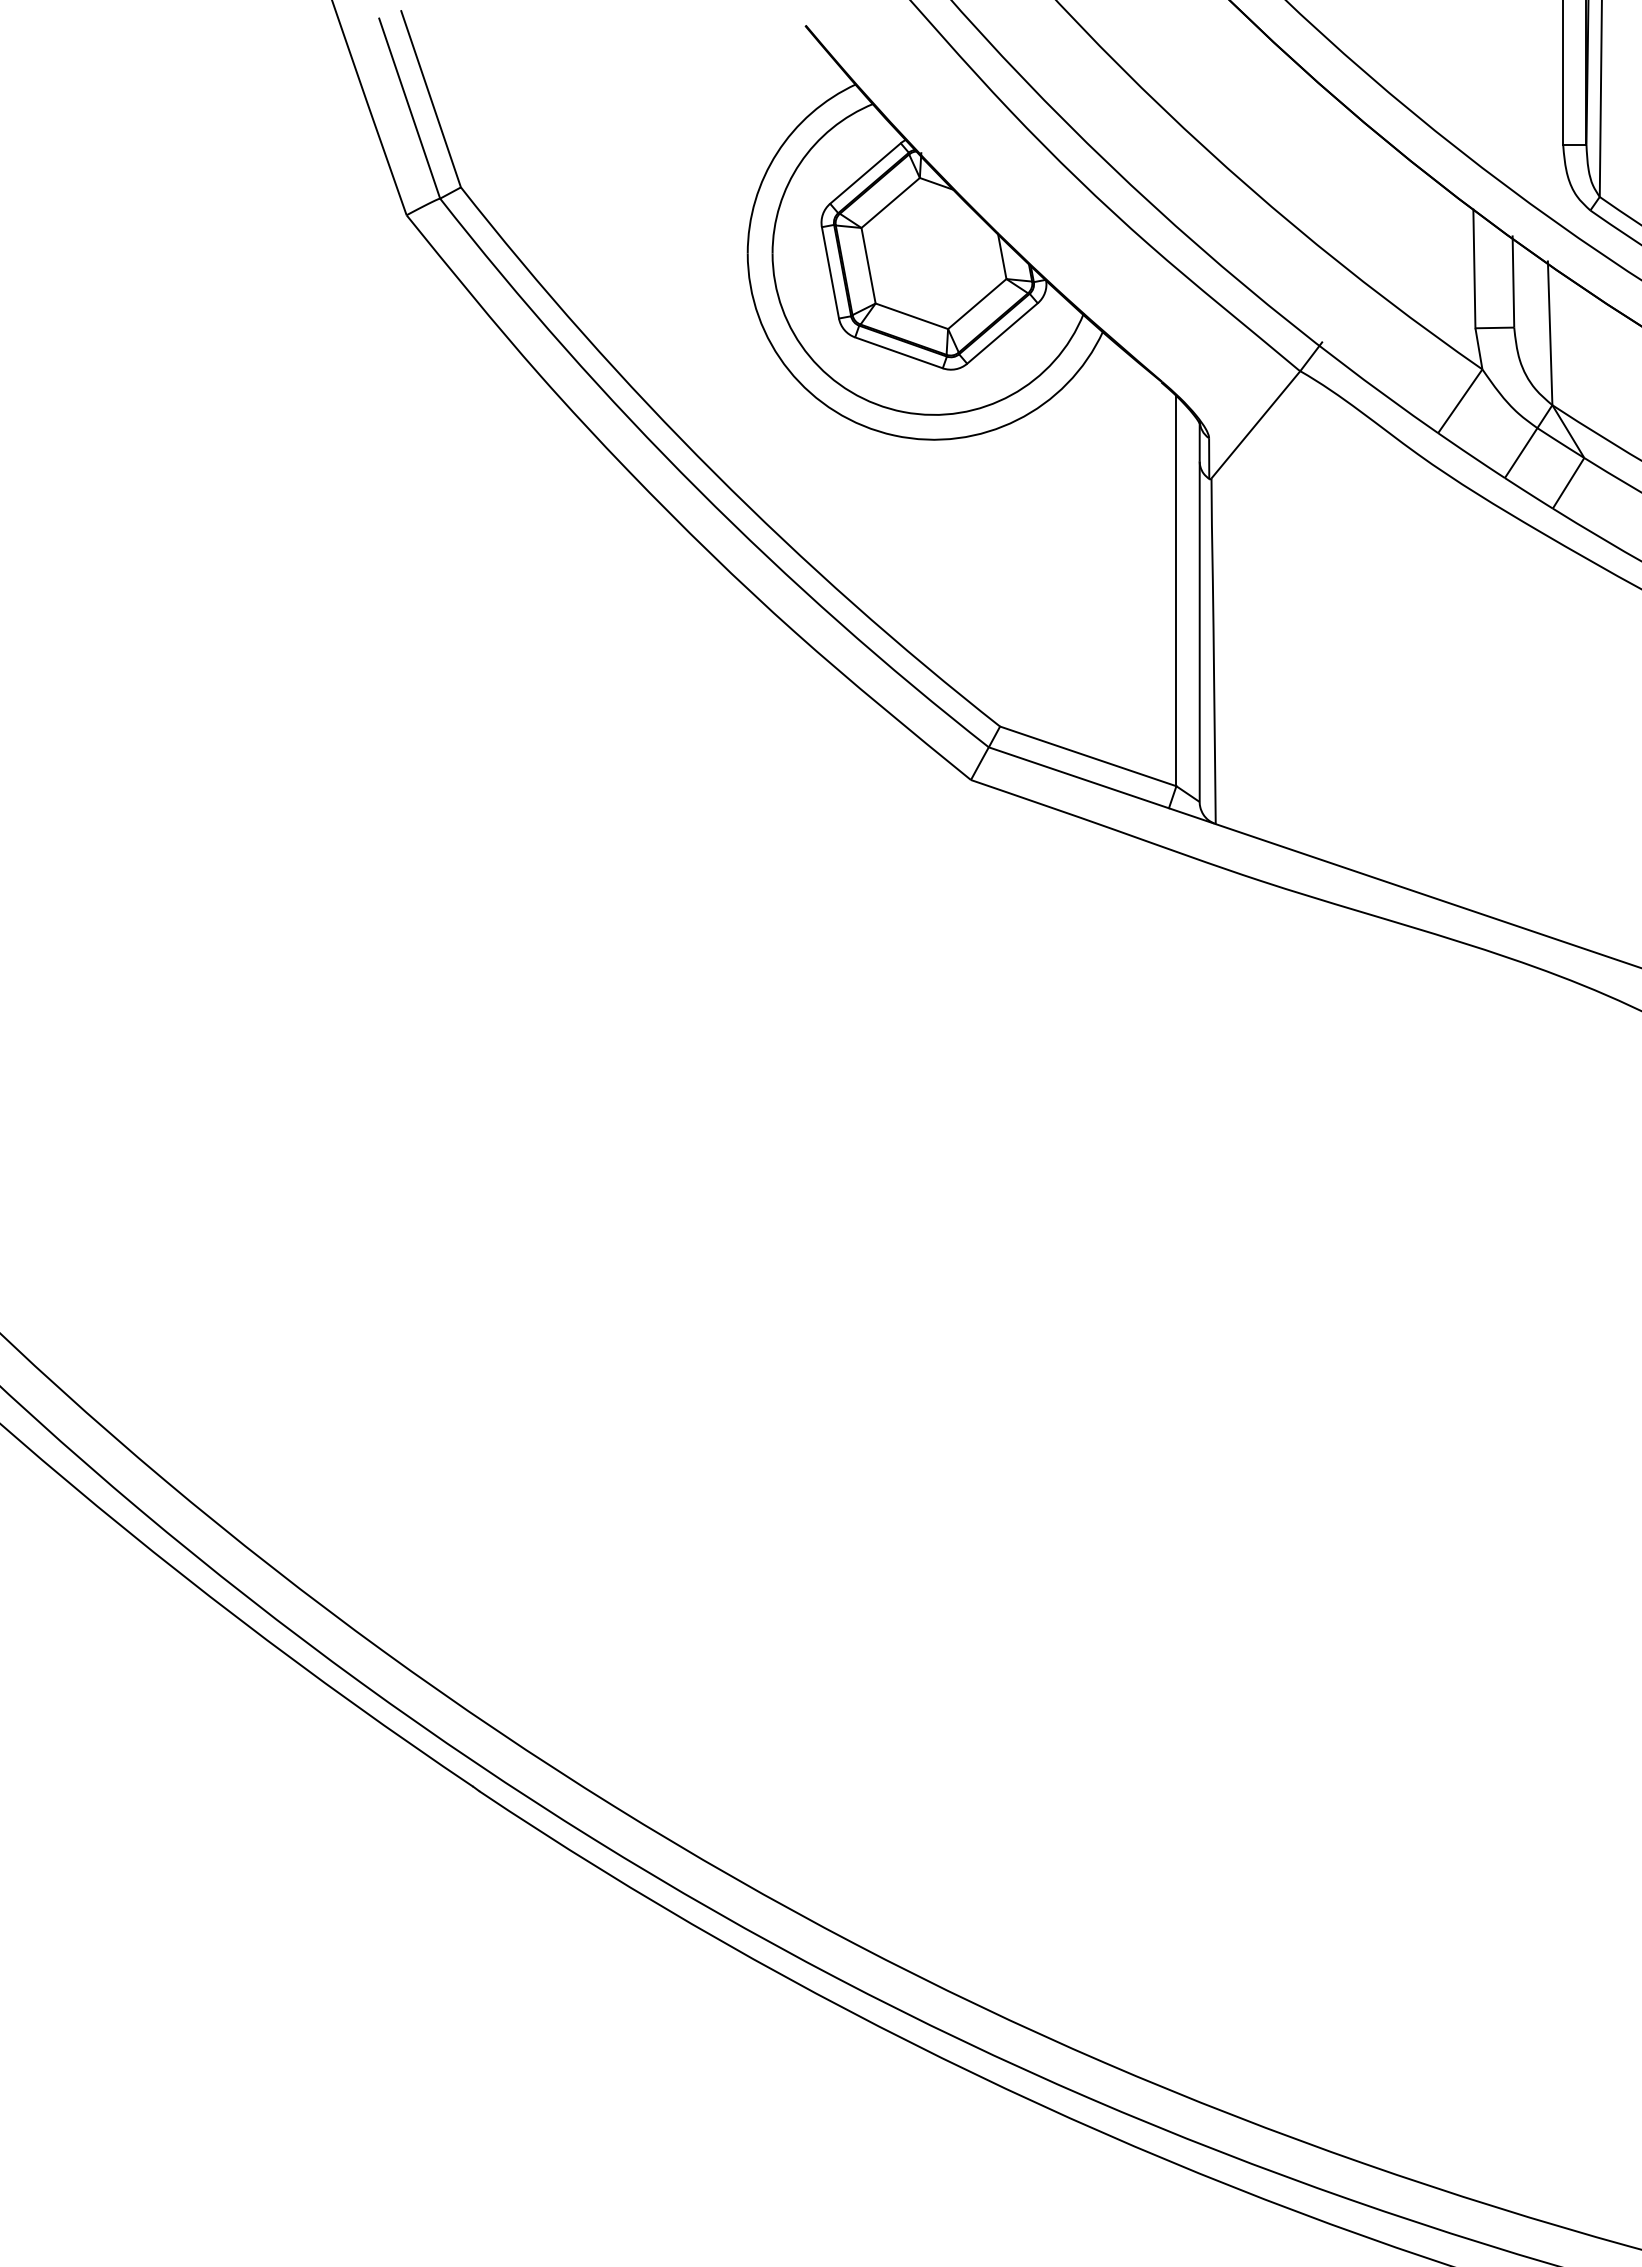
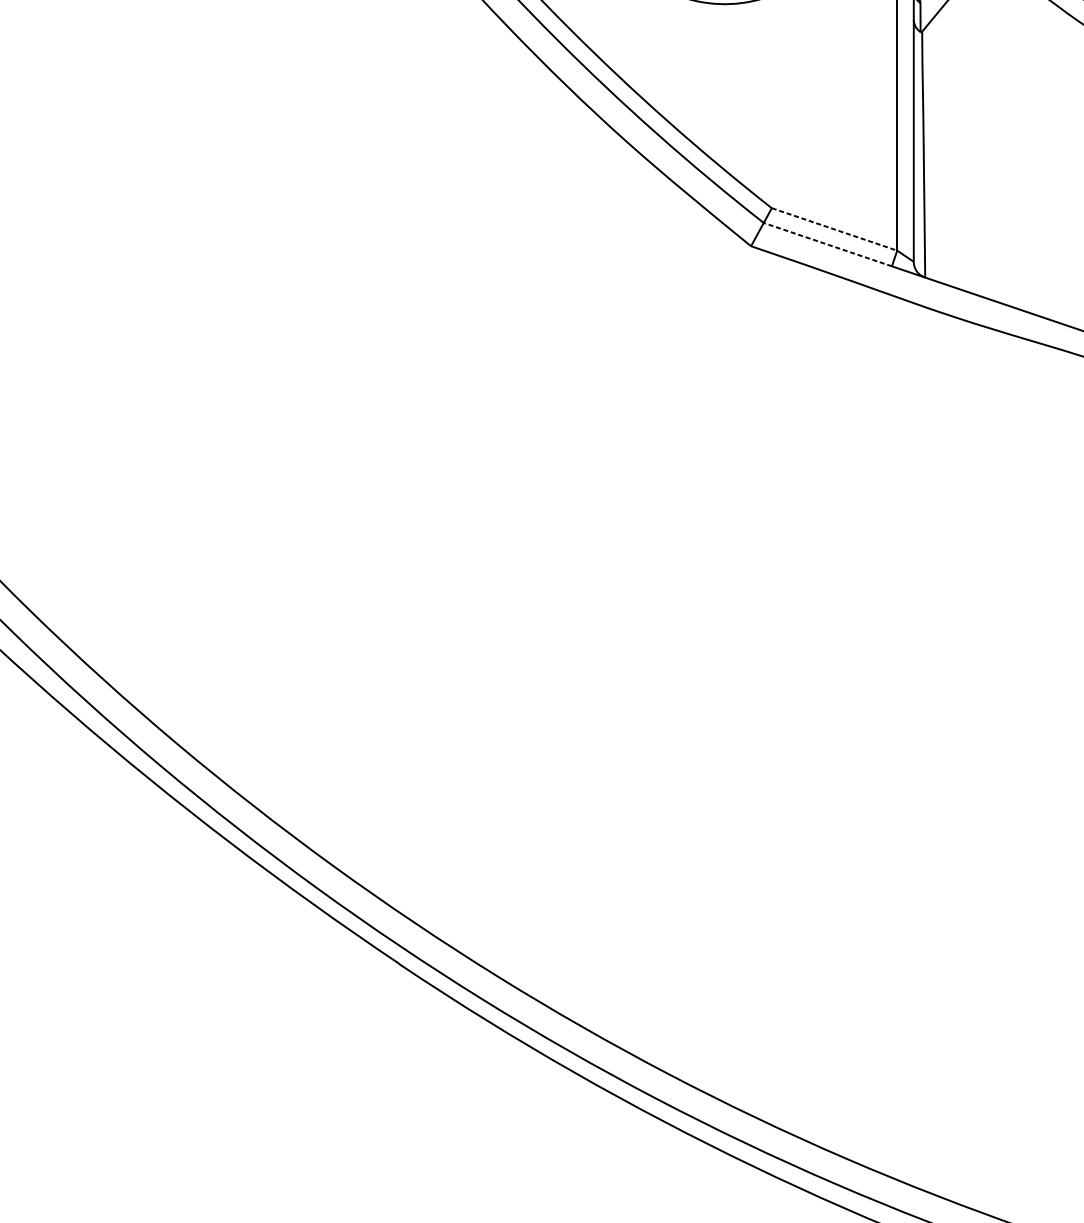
line: (1088, 756) -> (834, 229), solid -> dashed
line: (1078, 777) -> (827, 244), solid -> dashed

